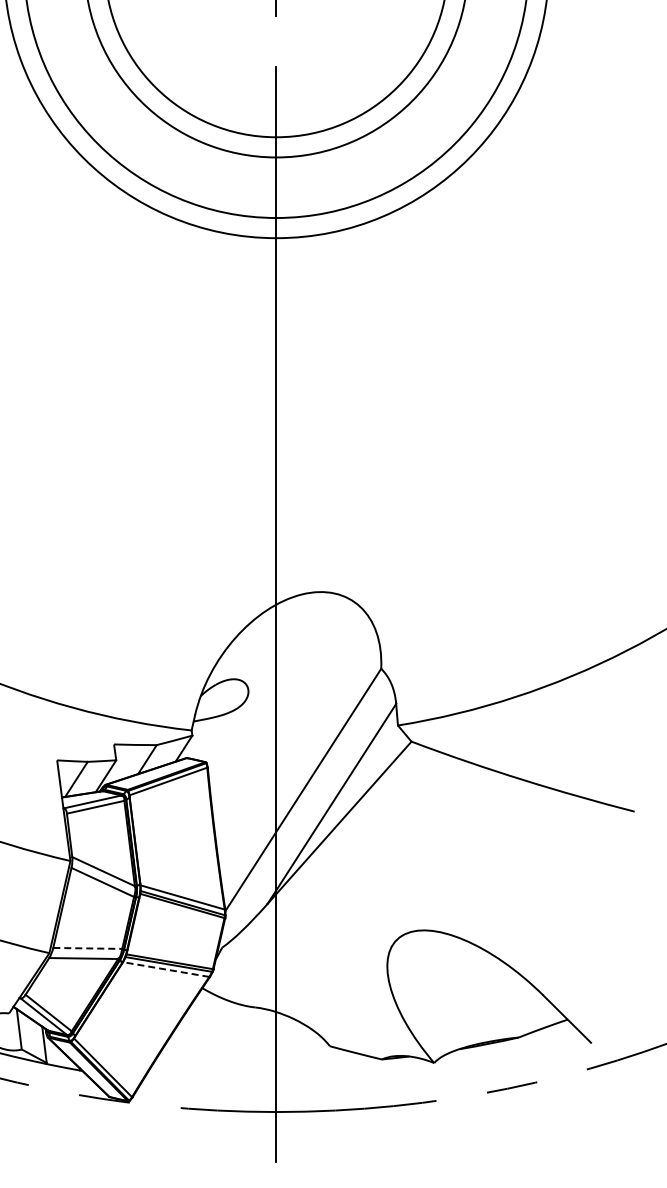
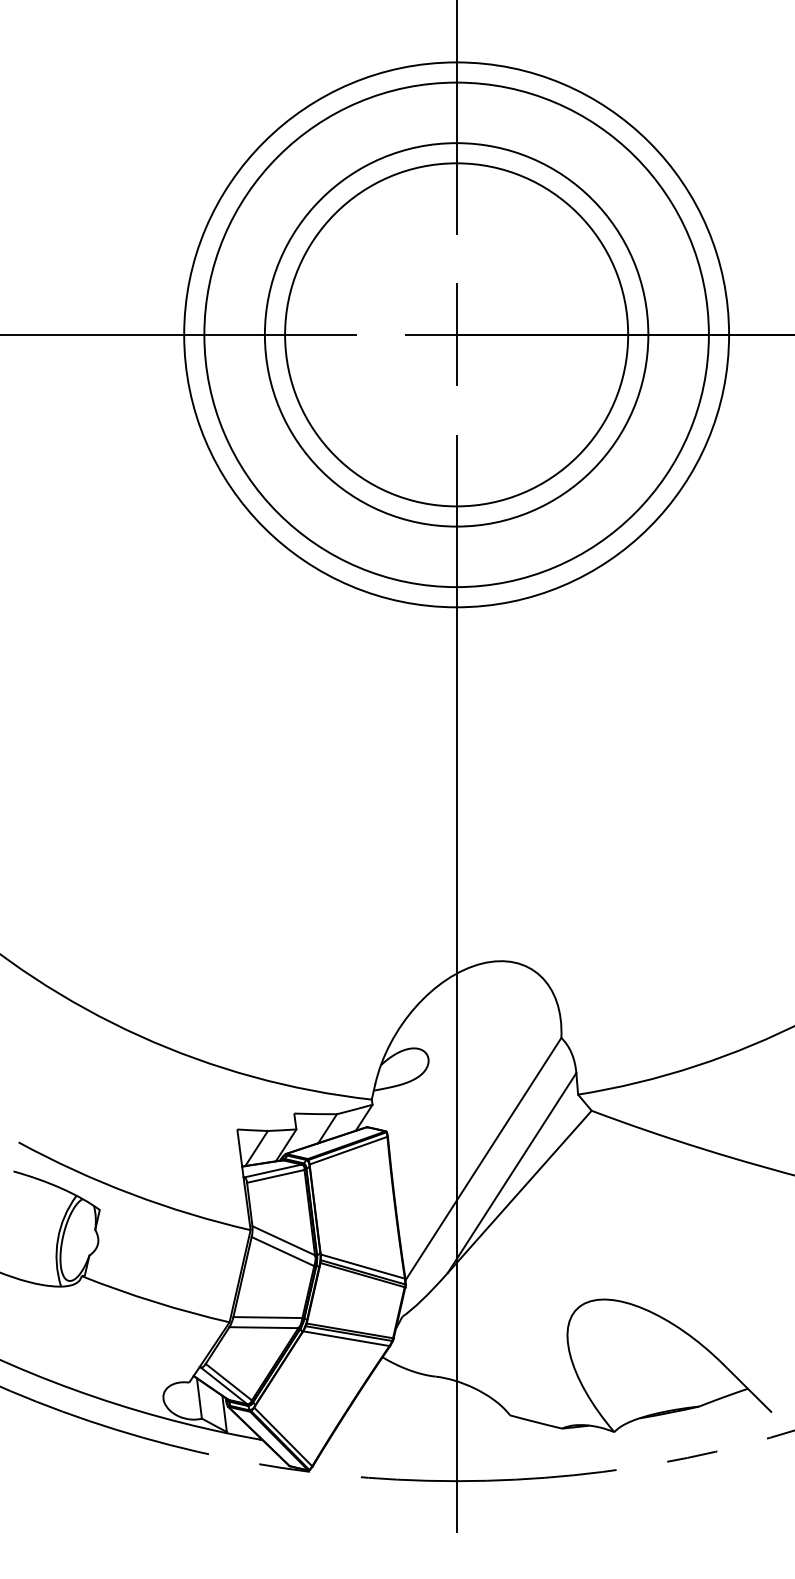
line: (88, 948) -> (268, 1317), dashed -> solid
line: (166, 969) -> (346, 1338), dashed -> solid

